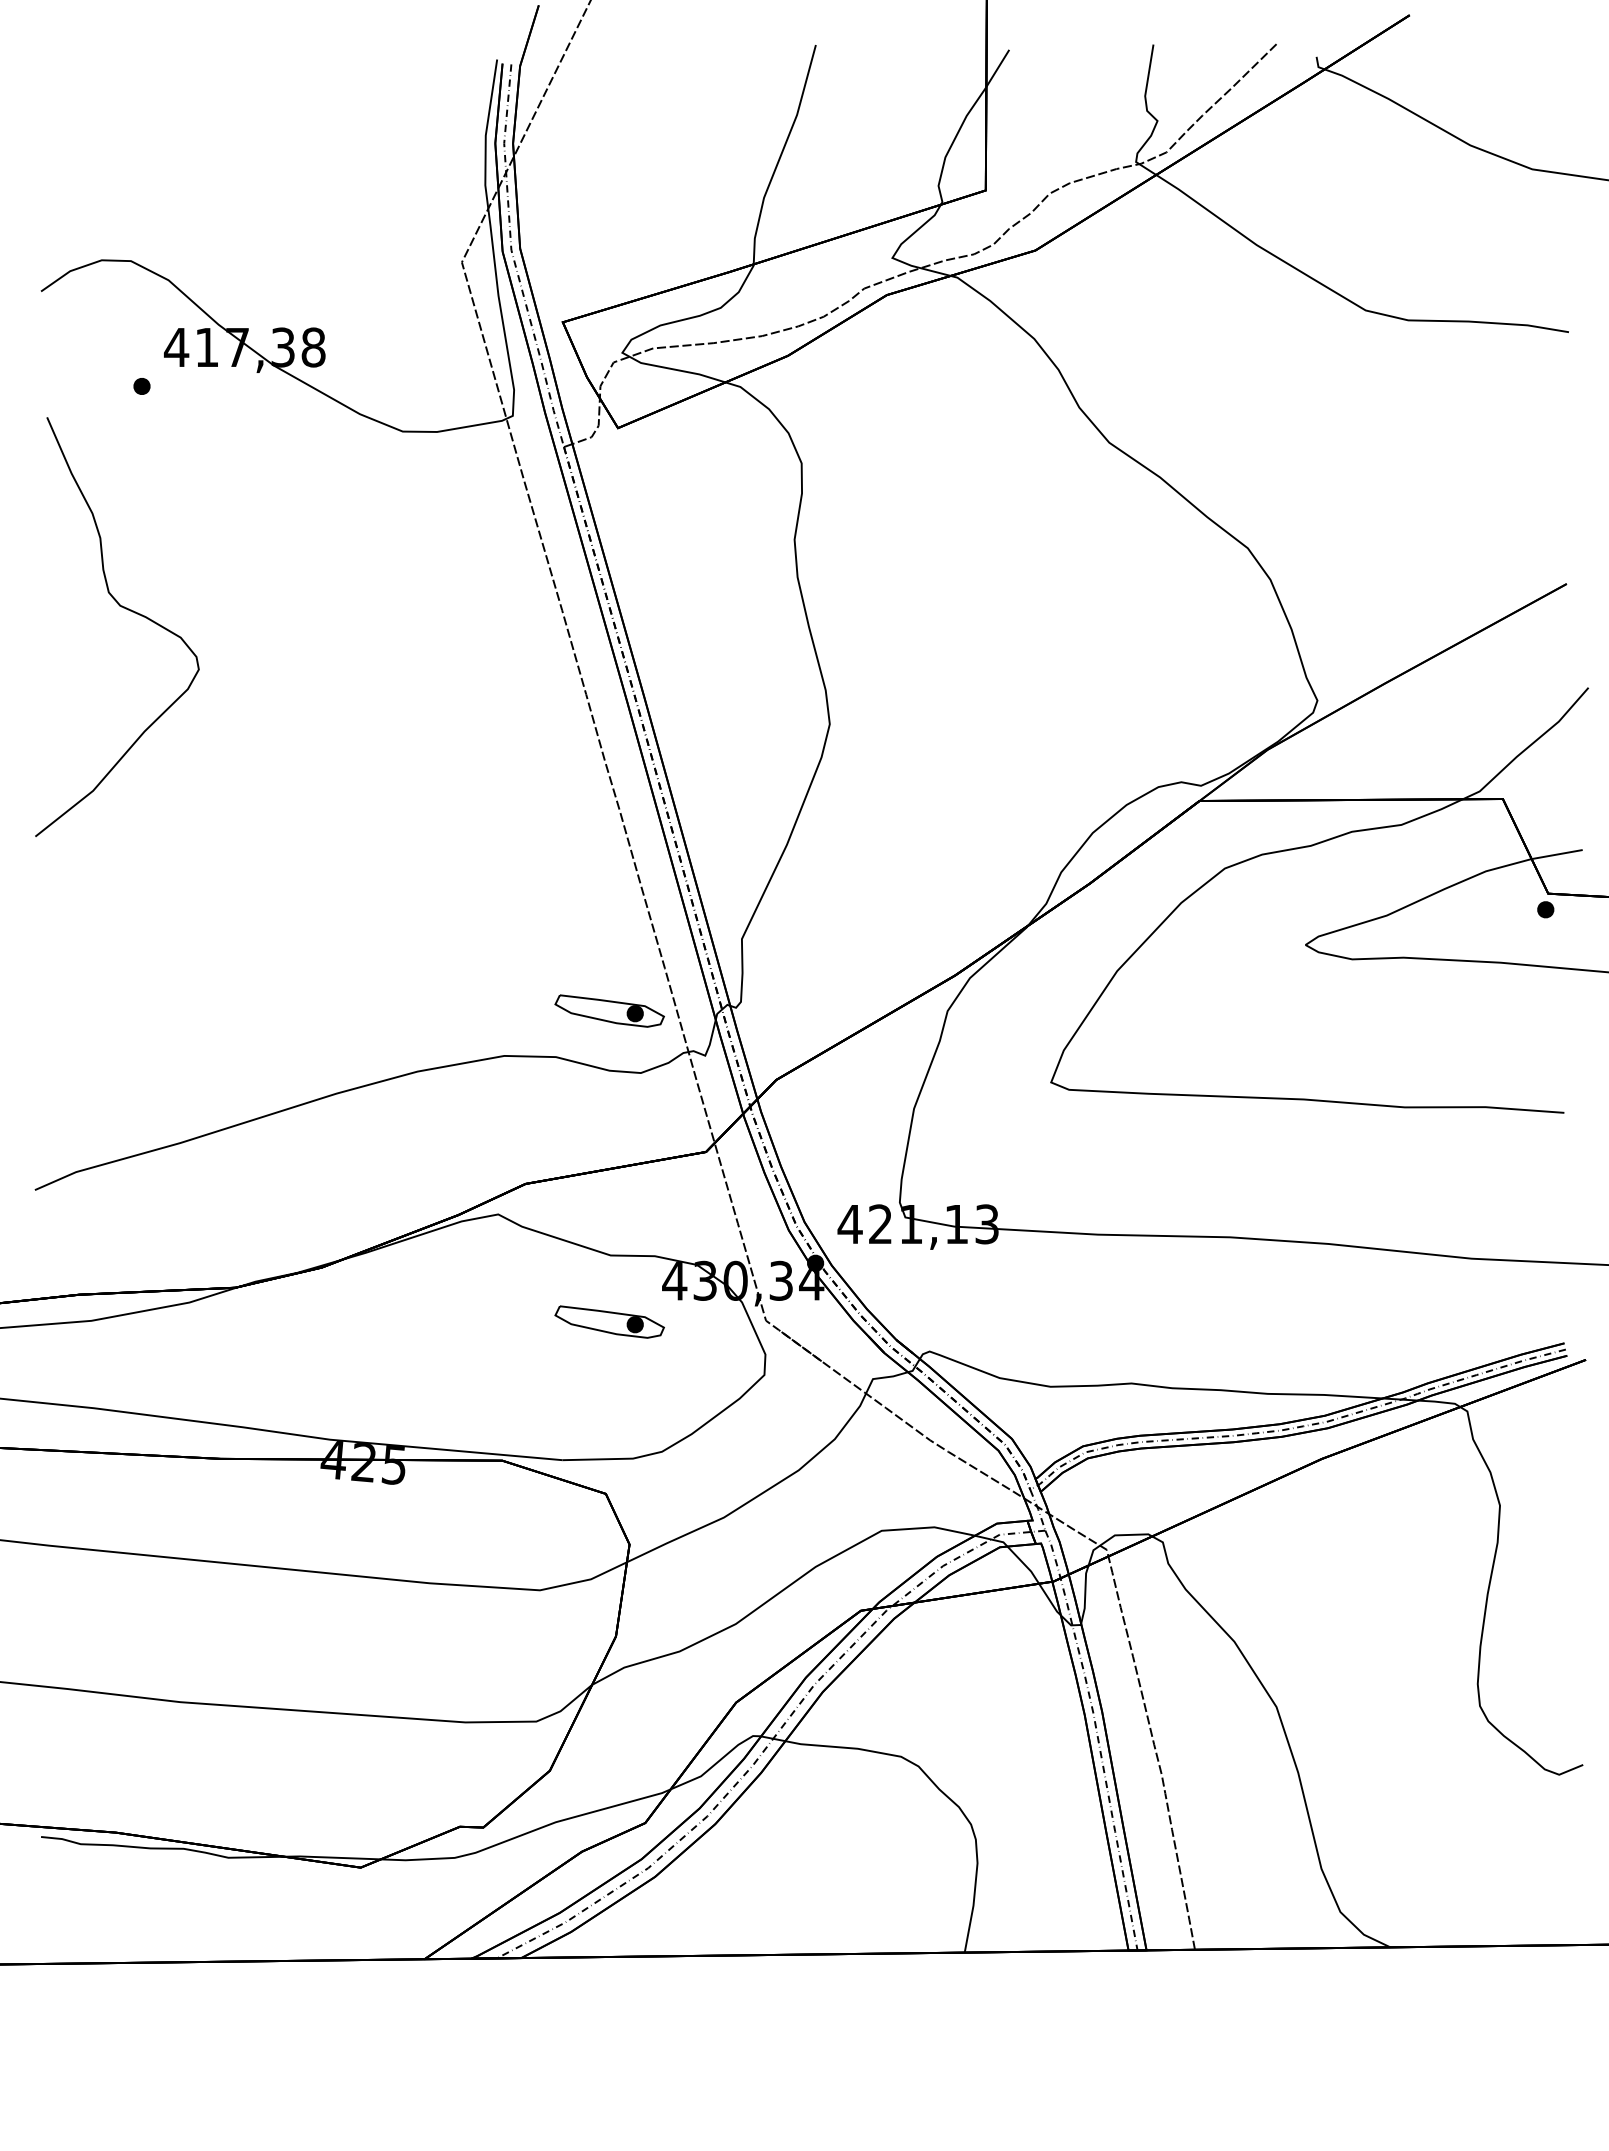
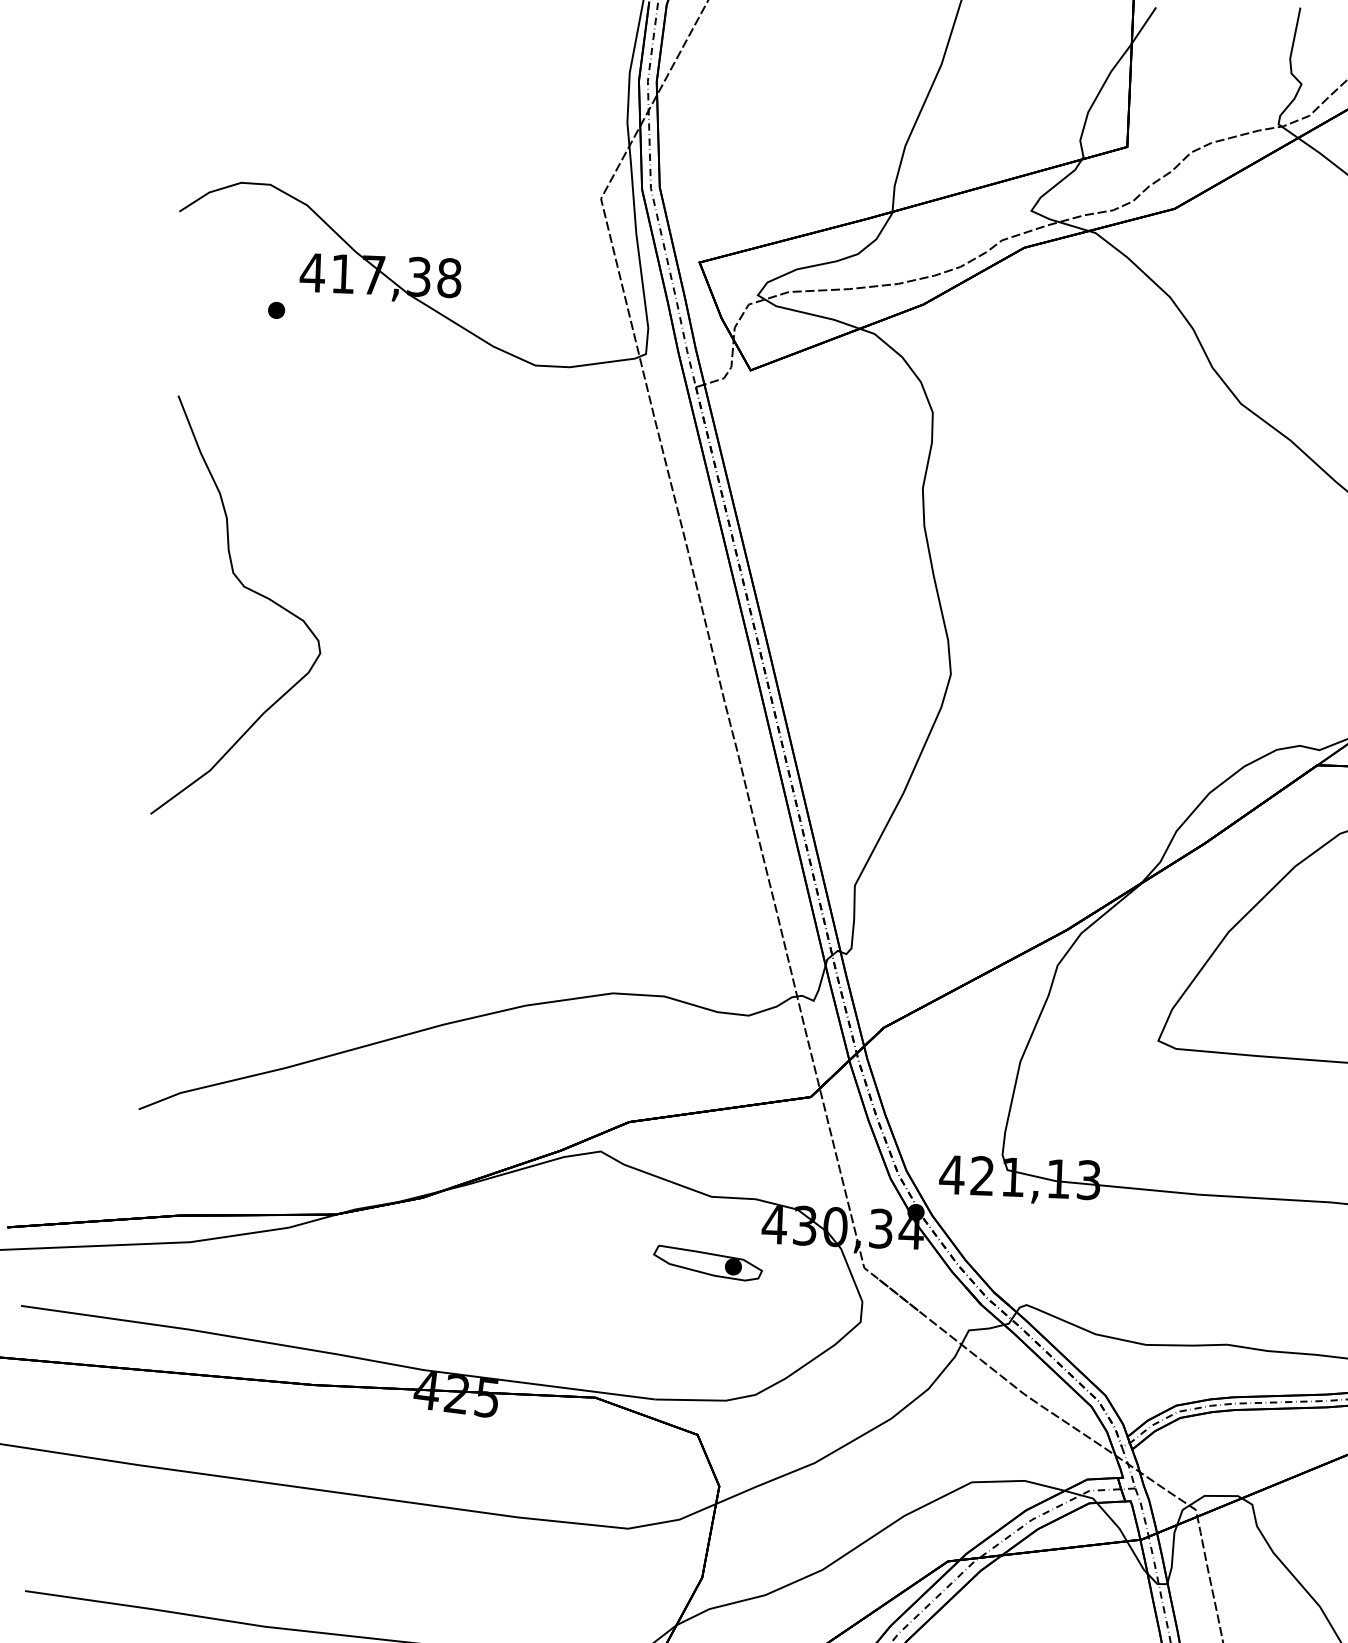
curve: (125, 609) -> (249, 590), moved
part: (609, 1010) -> (719, 951), removed

